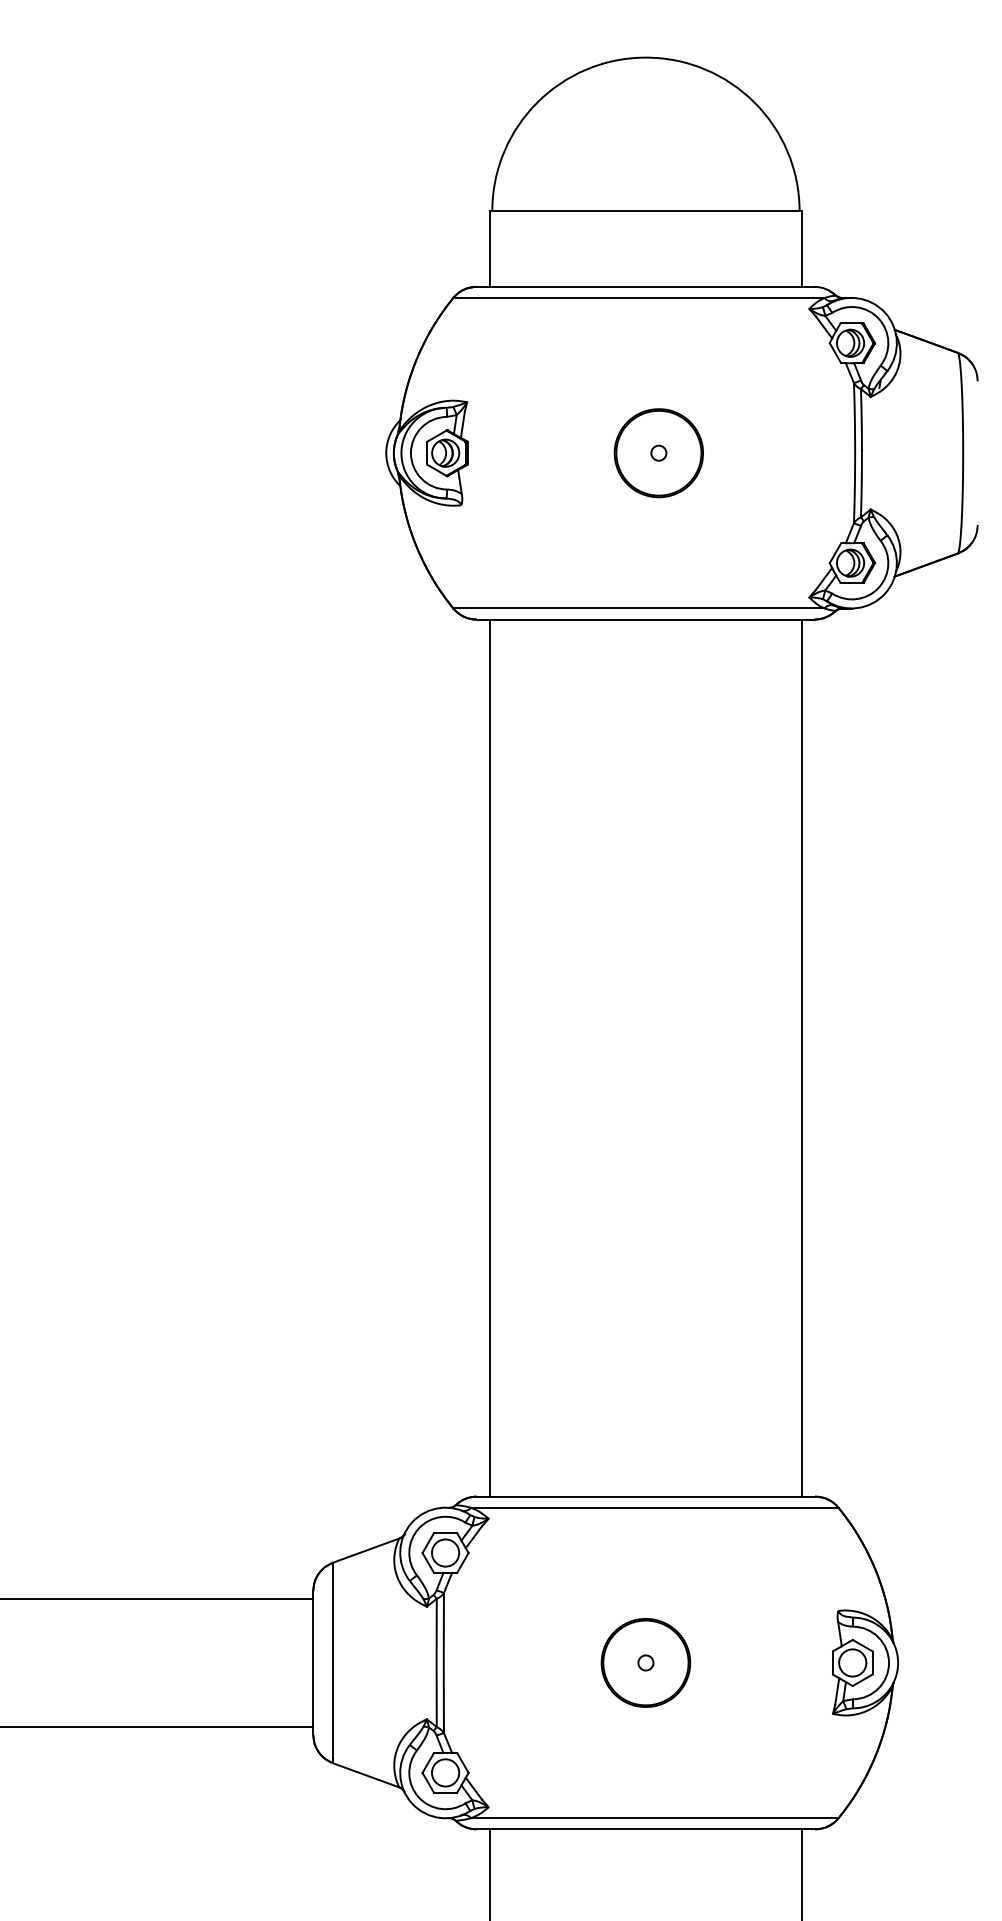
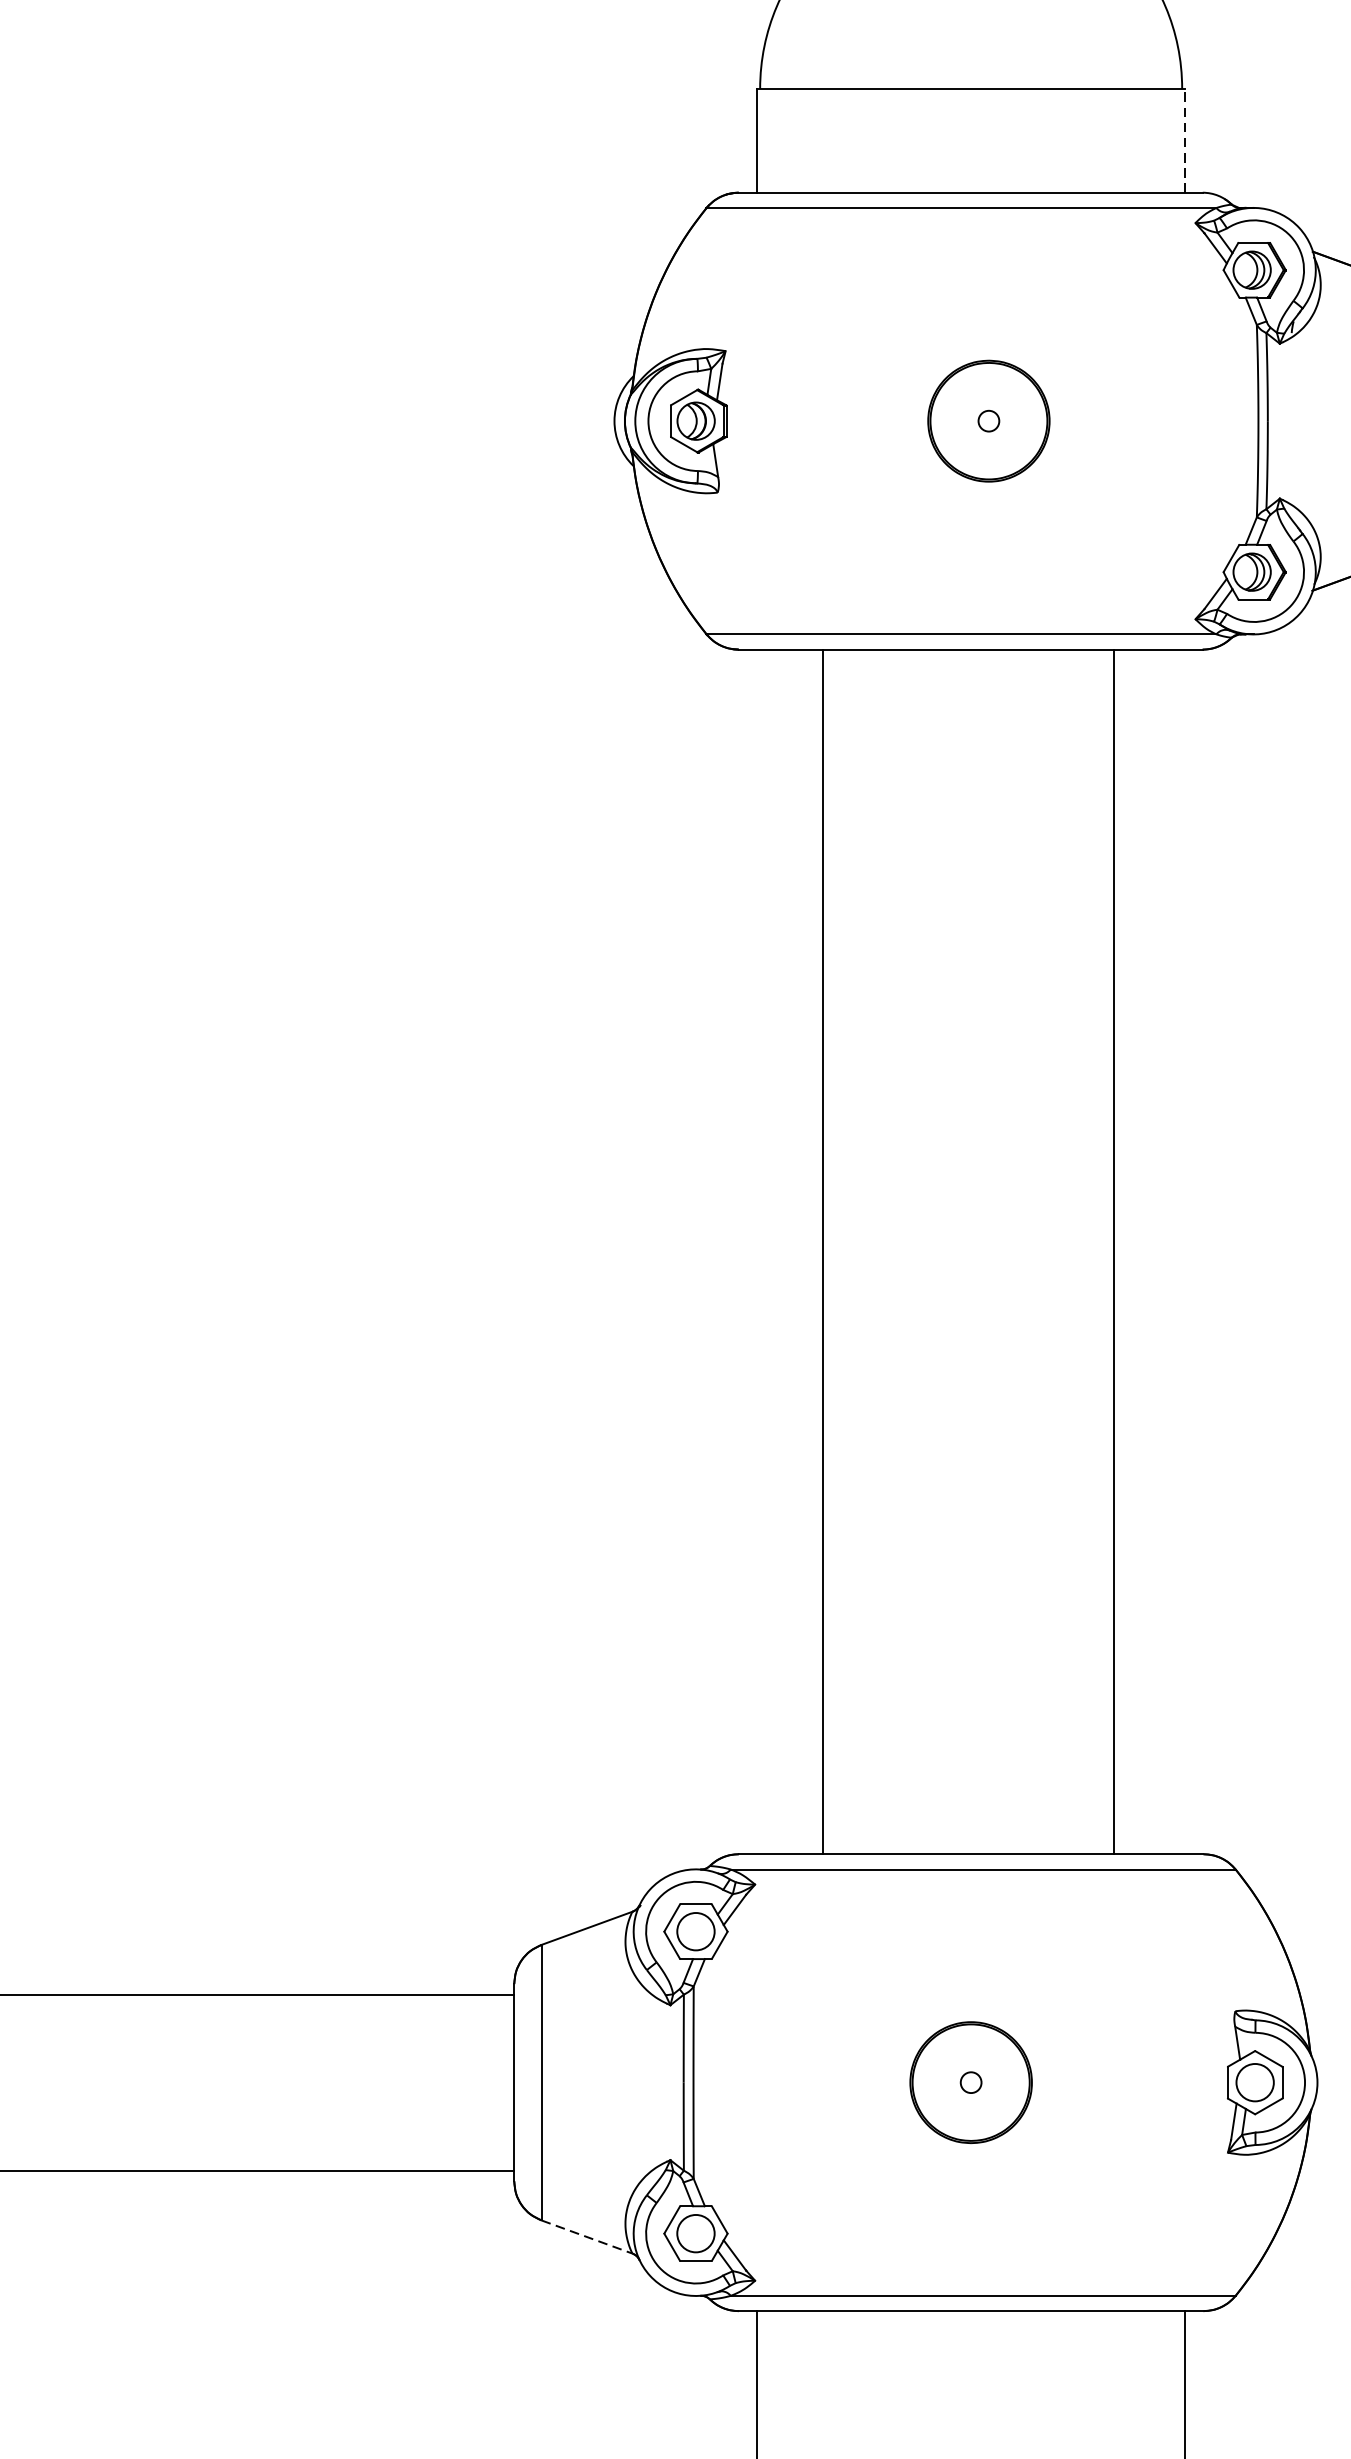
line: (801, 249) -> (1184, 141), solid -> dashed
line: (490, 1057) -> (823, 1251), moved
line: (801, 1057) -> (1113, 1251), moved
line: (366, 1775) -> (587, 2237), solid -> dashed

